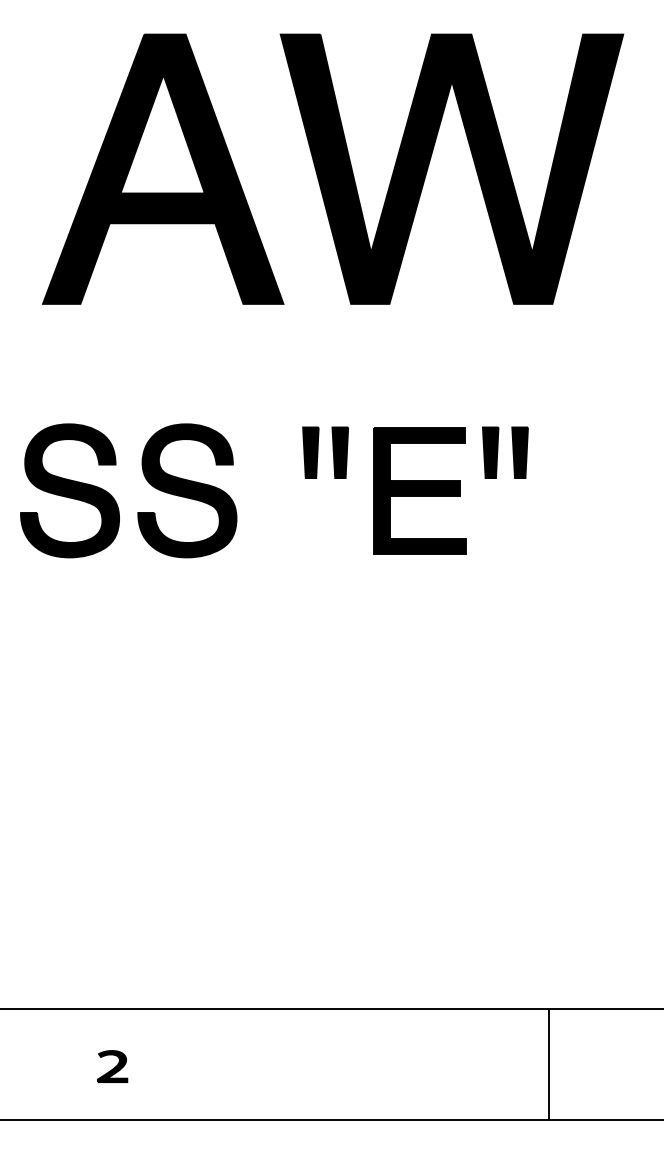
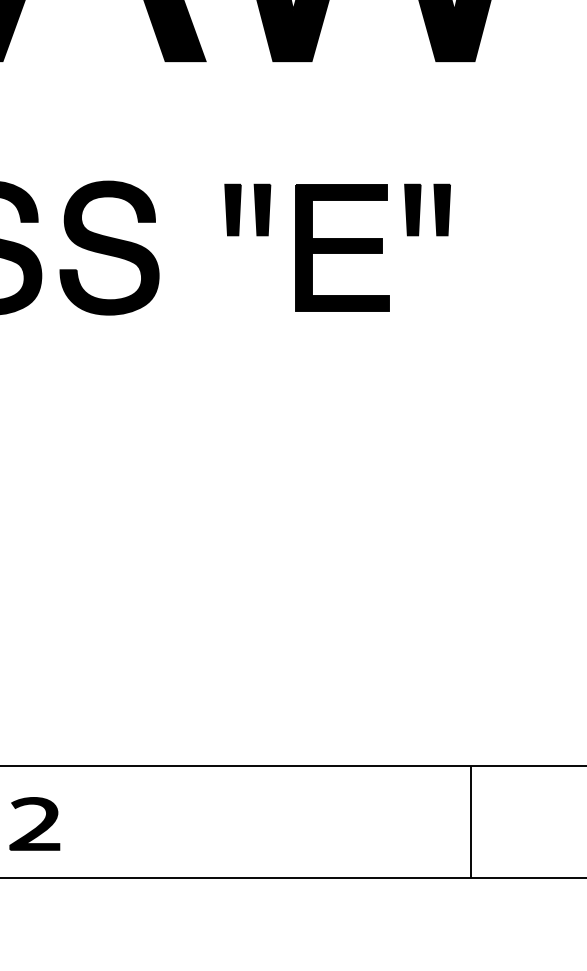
part: (112, 1066) -> (34, 823), size x1.67

